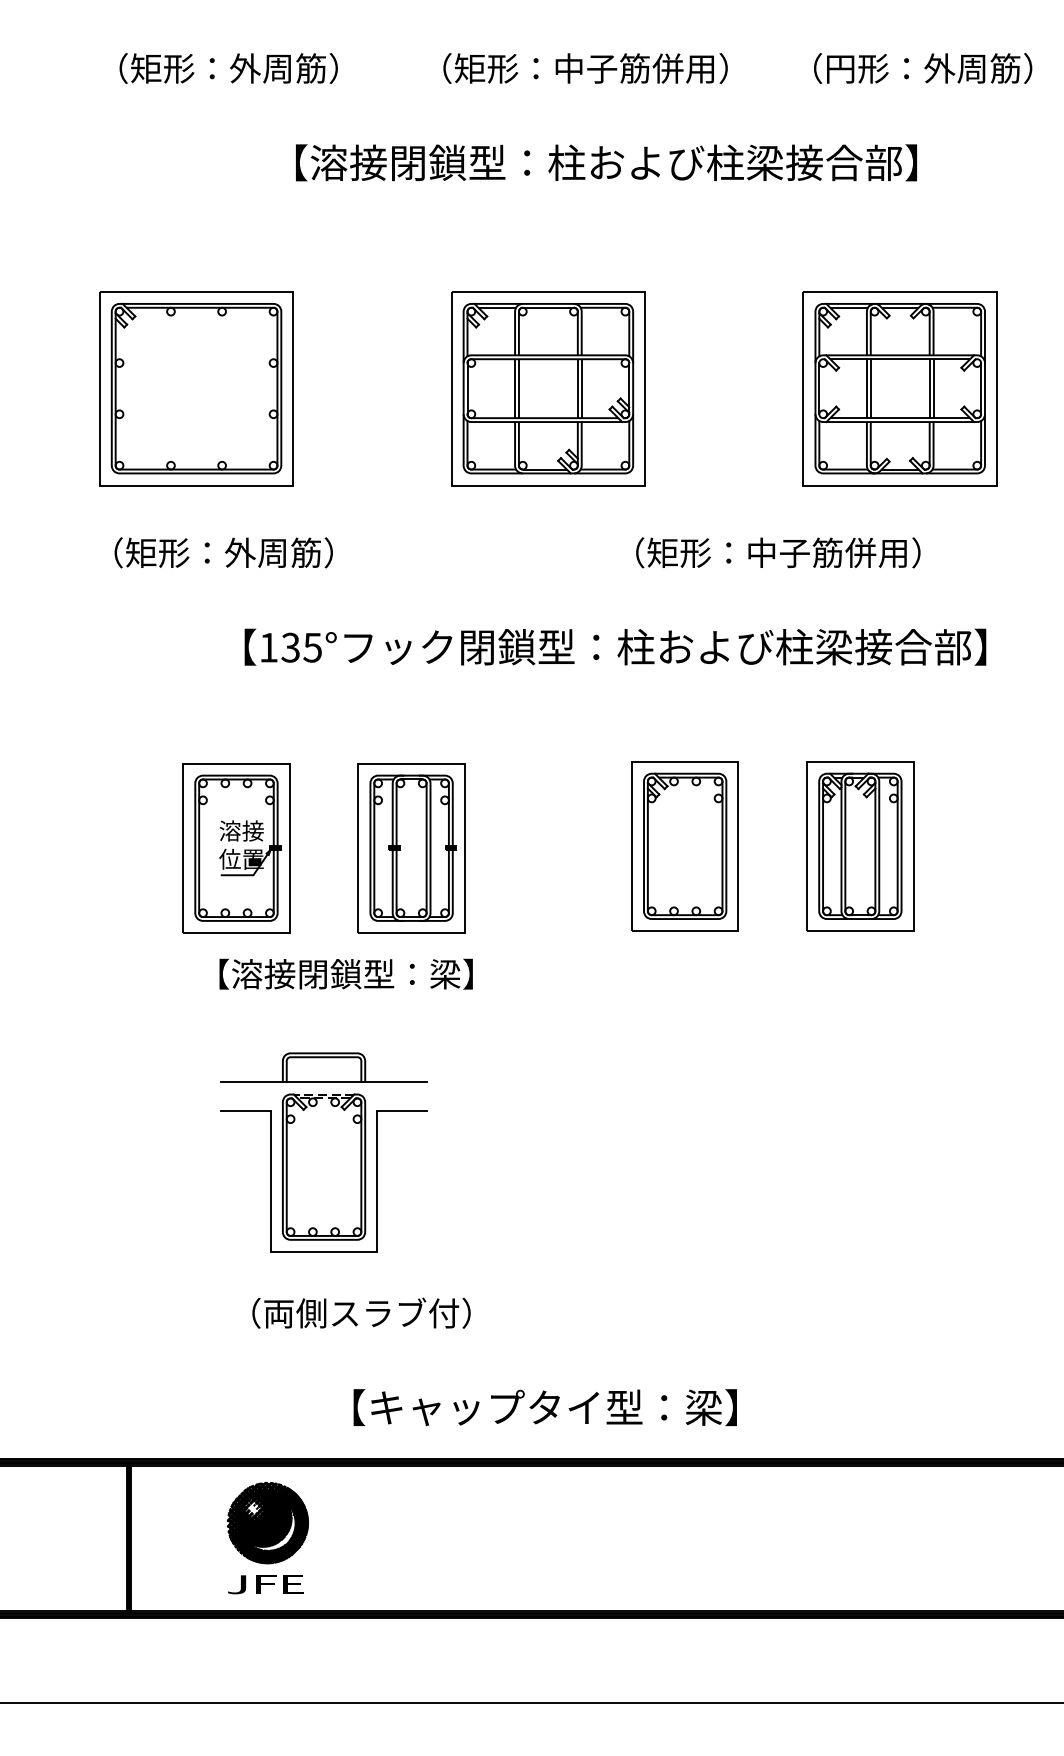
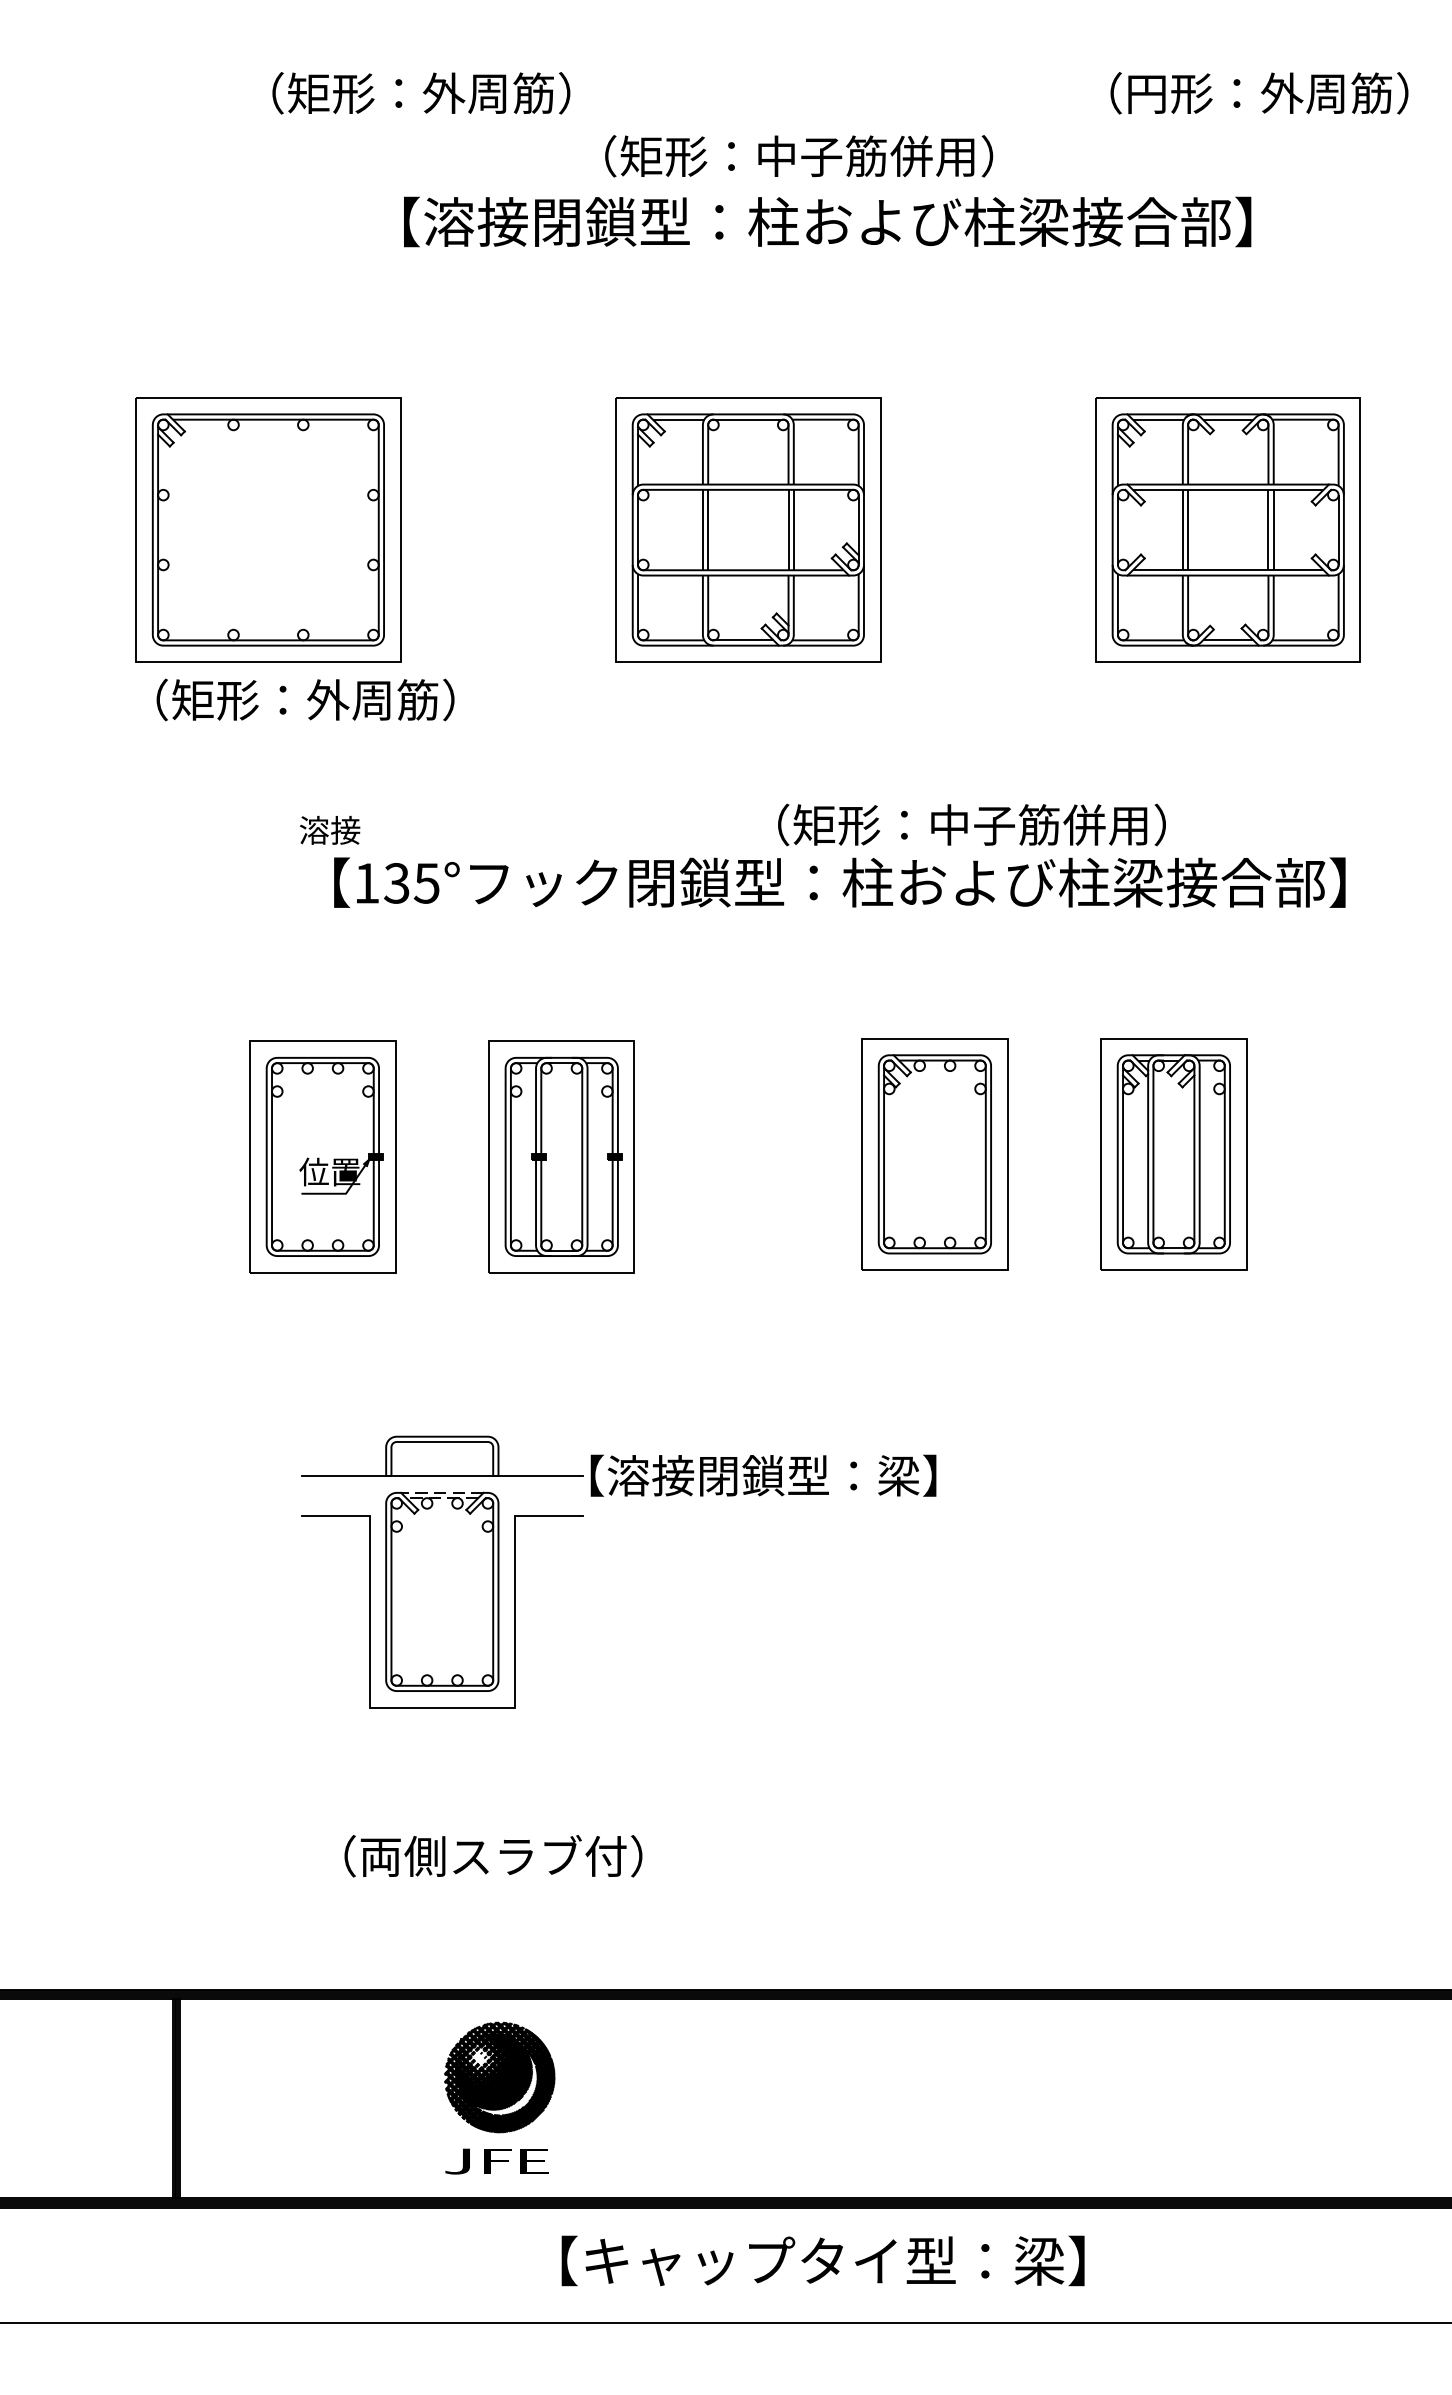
text: (228, 68) -> (421, 93), moved
text: (585, 68) -> (799, 156), moved
text: (223, 552) -> (305, 699), moved
text: (777, 552) -> (971, 824), moved
text: (242, 831) -> (330, 830), moved
text: (346, 974) -> (763, 1475), moved
text: (361, 1313) -> (493, 1856), moved
text: (544, 1407) -> (822, 2260), moved
part: (267, 1537) -> (499, 2097), moved

